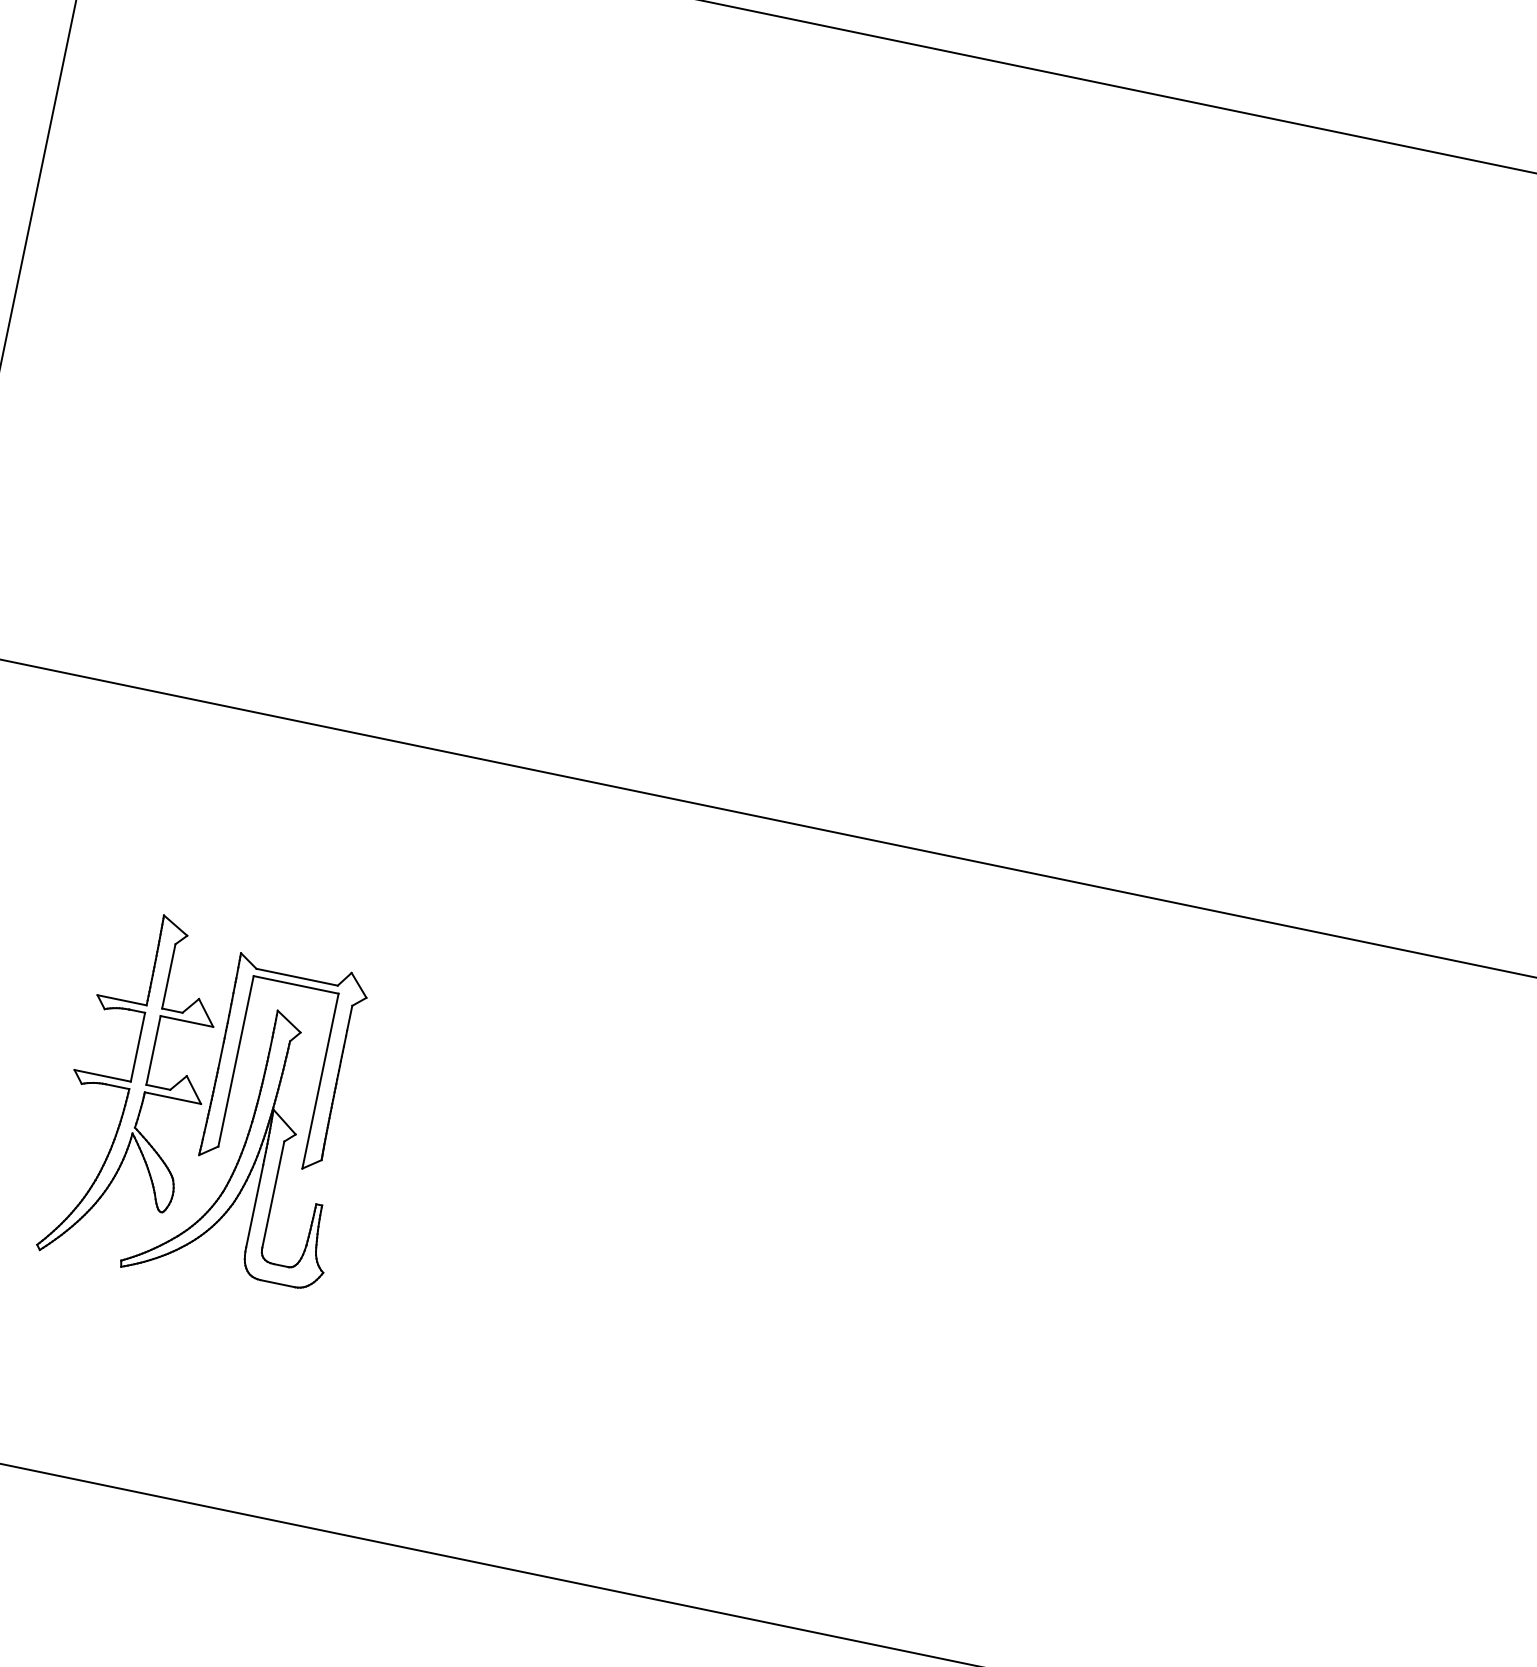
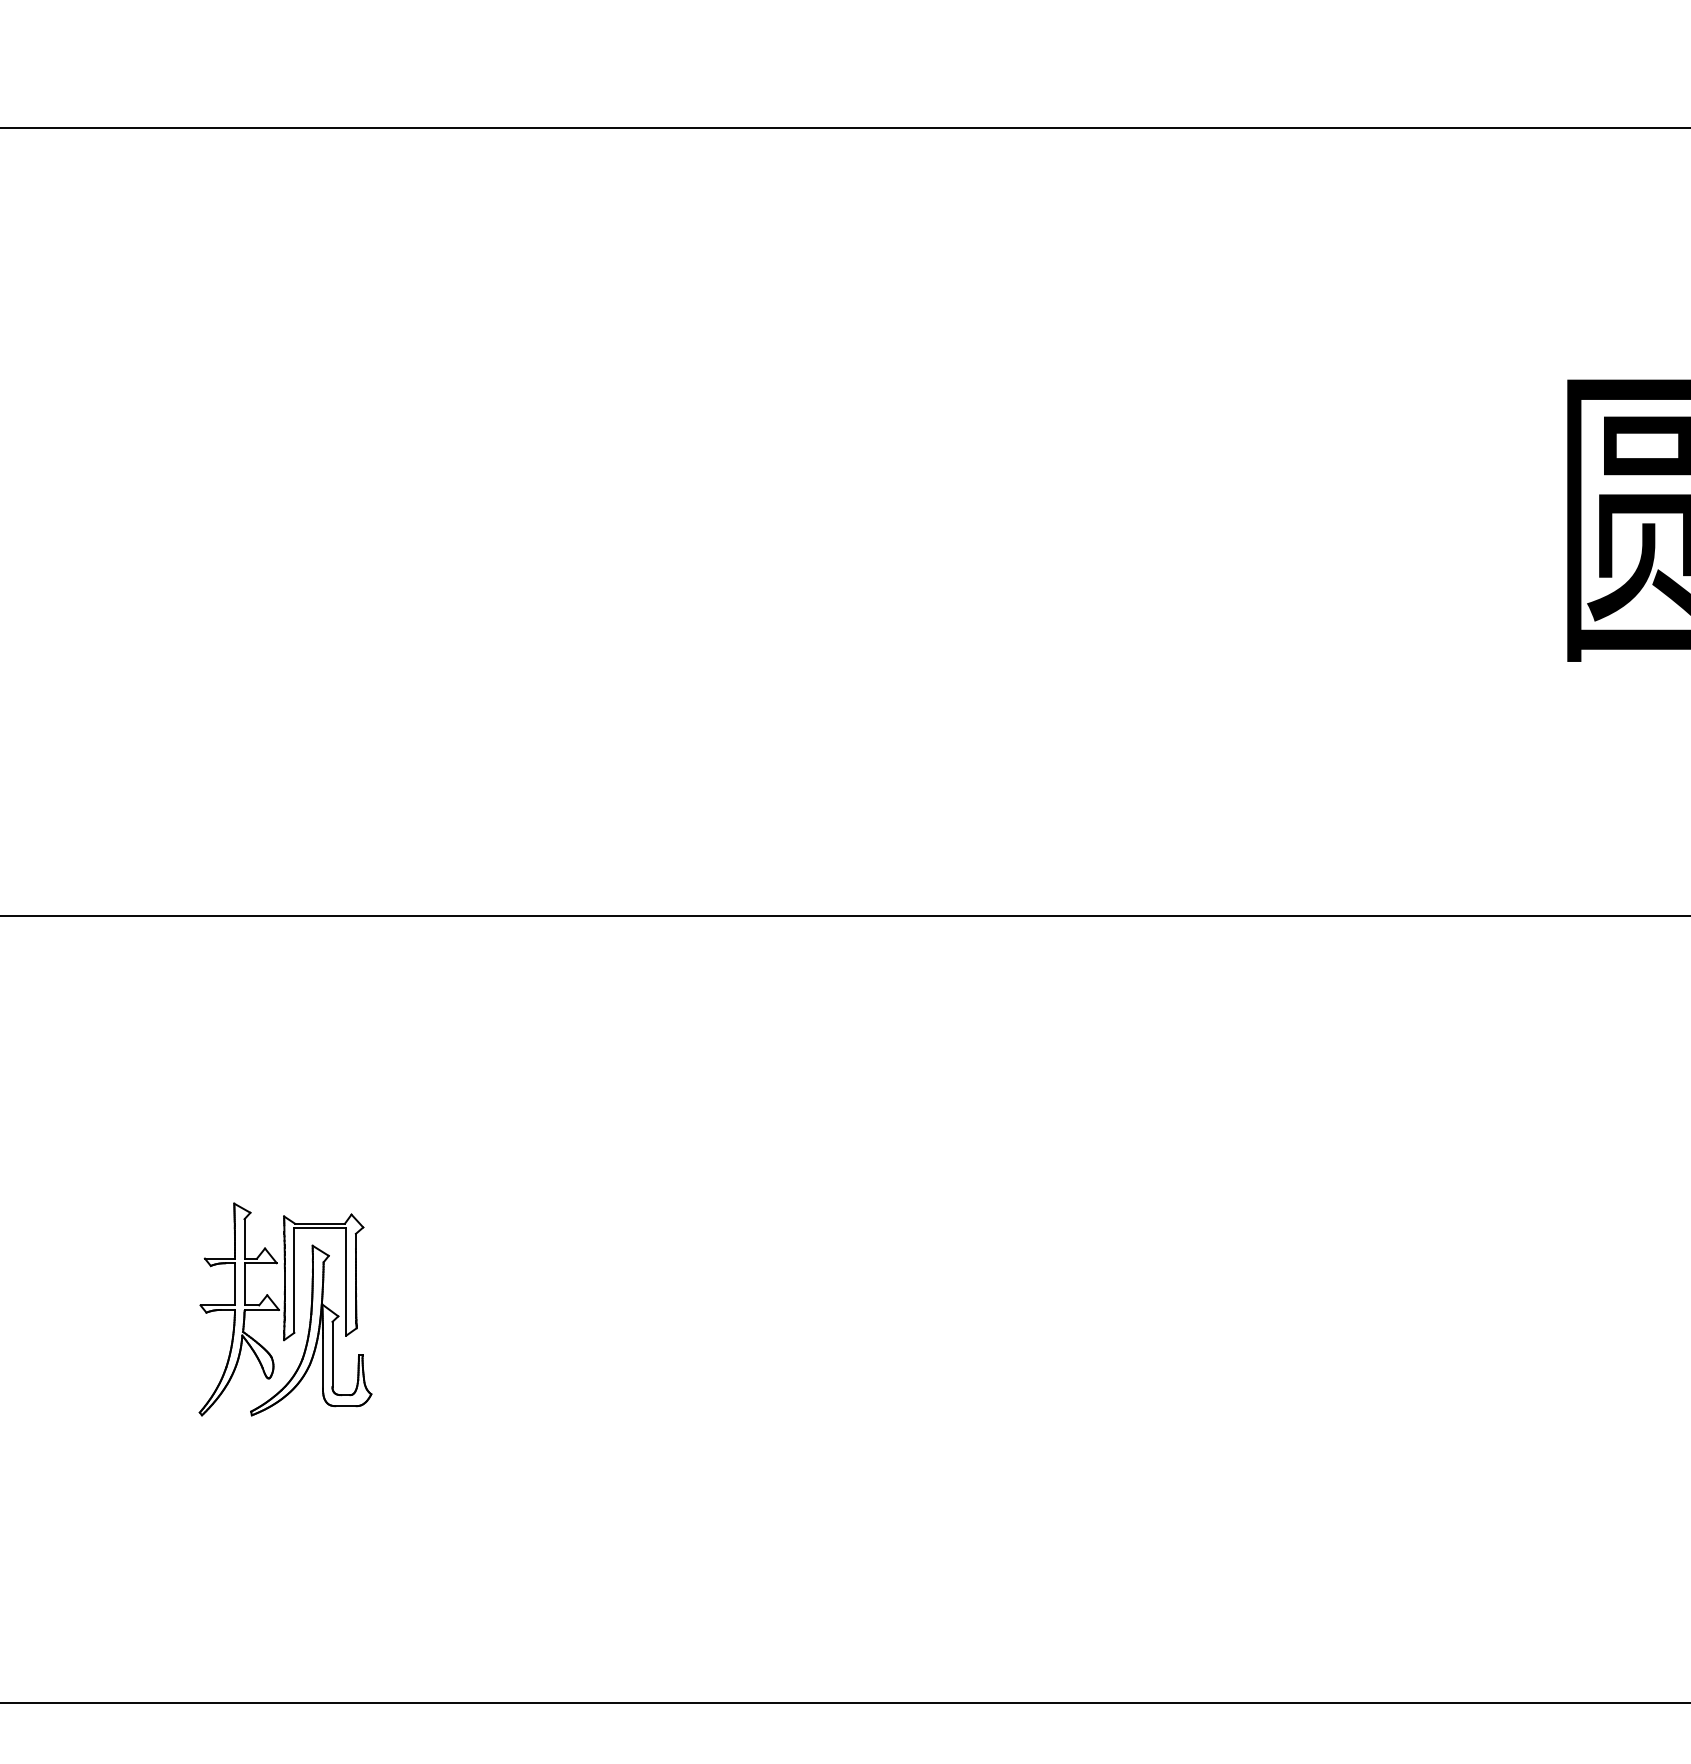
part: (211, 1105) -> (285, 1309), size x0.6

